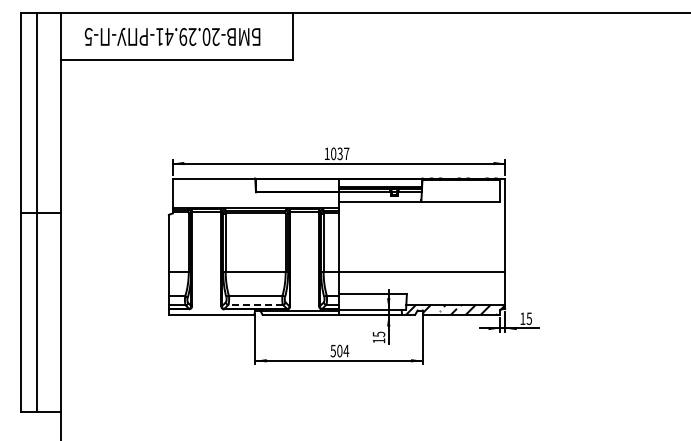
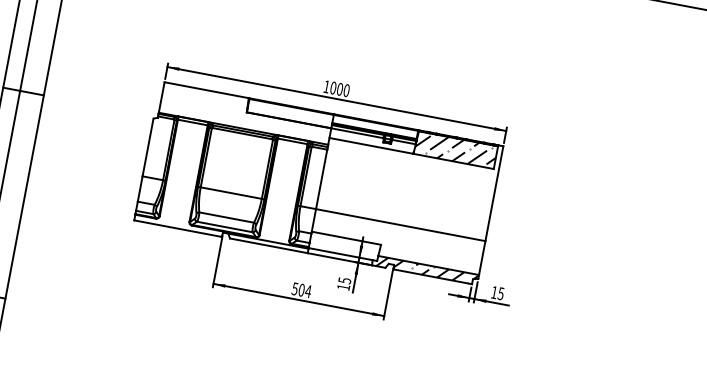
text: (343, 153) -> (343, 89), 1037 -> 1000
hatch: (460, 190) -> (455, 149), added
line: (255, 304) -> (224, 226), dashed -> solid

